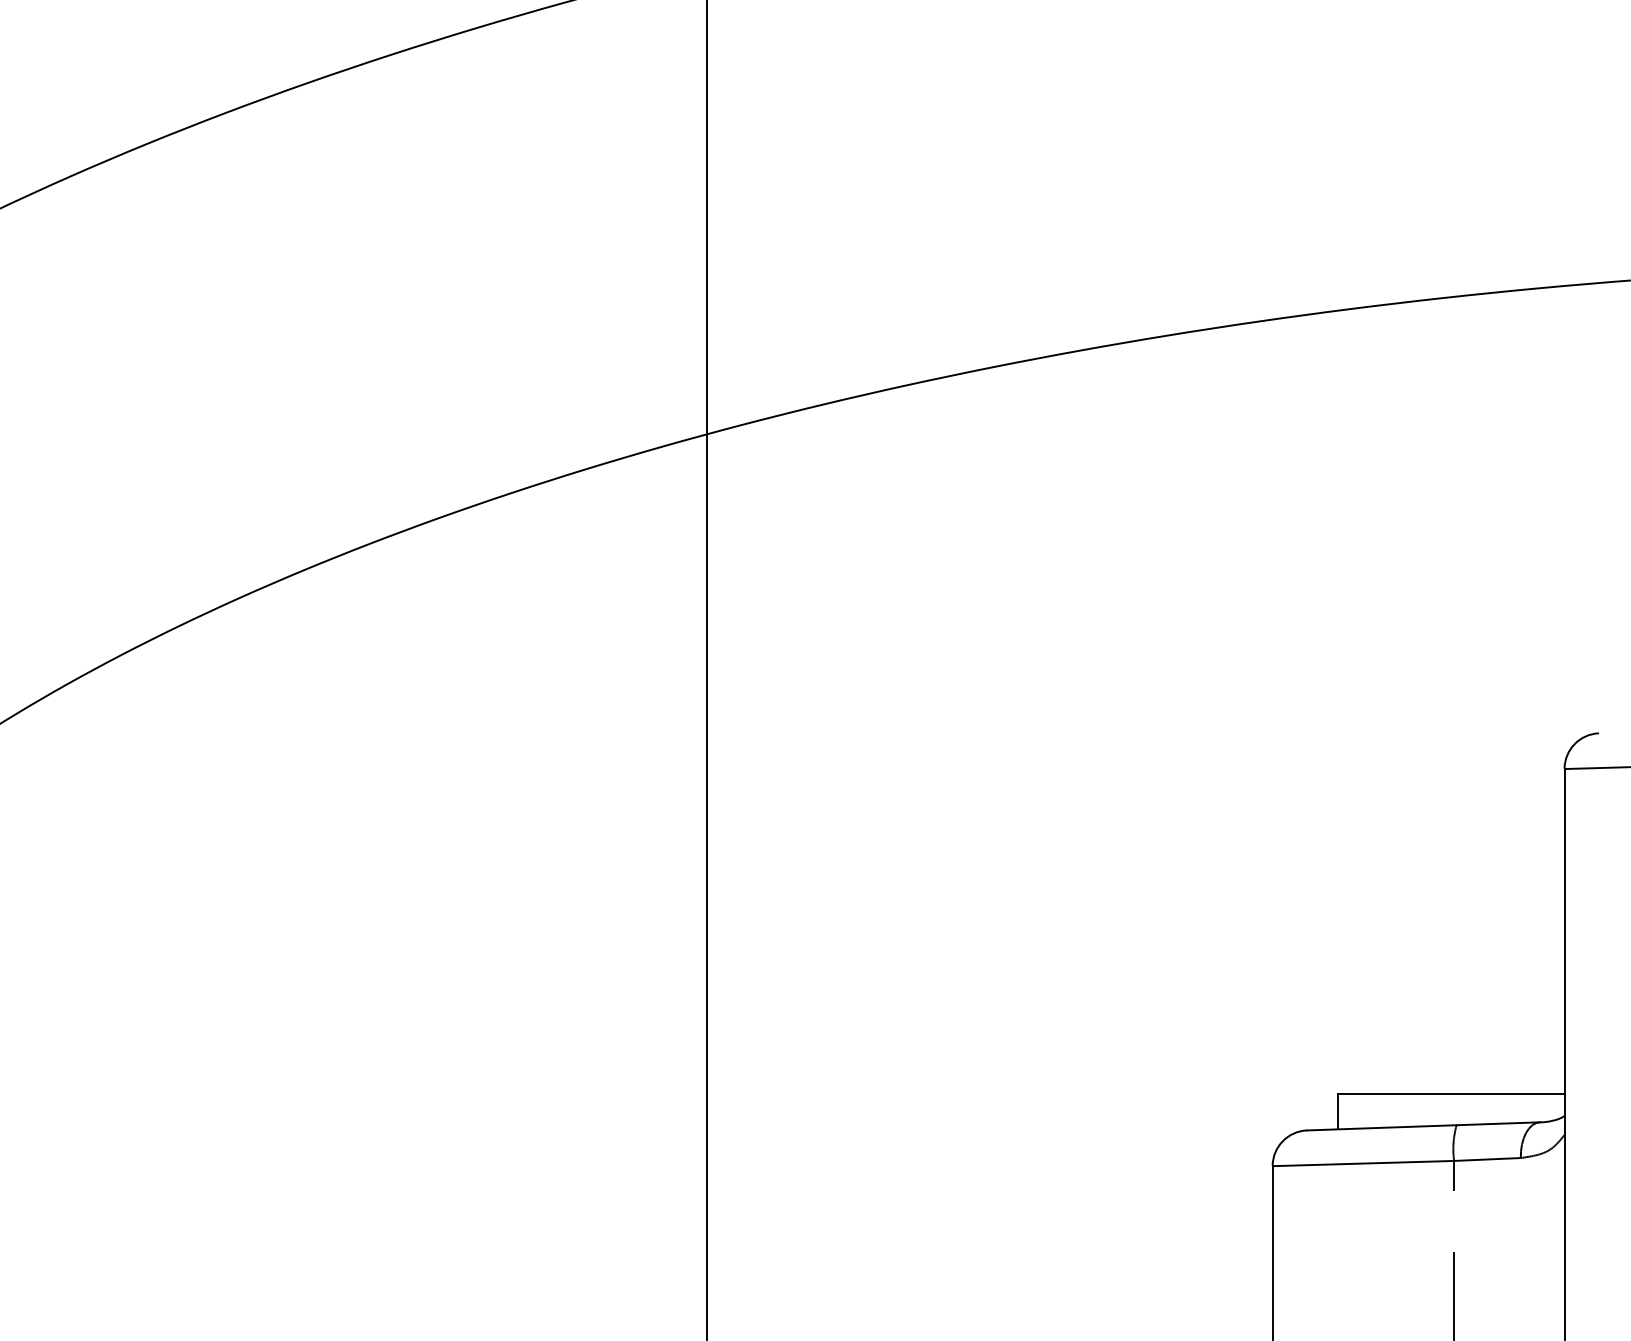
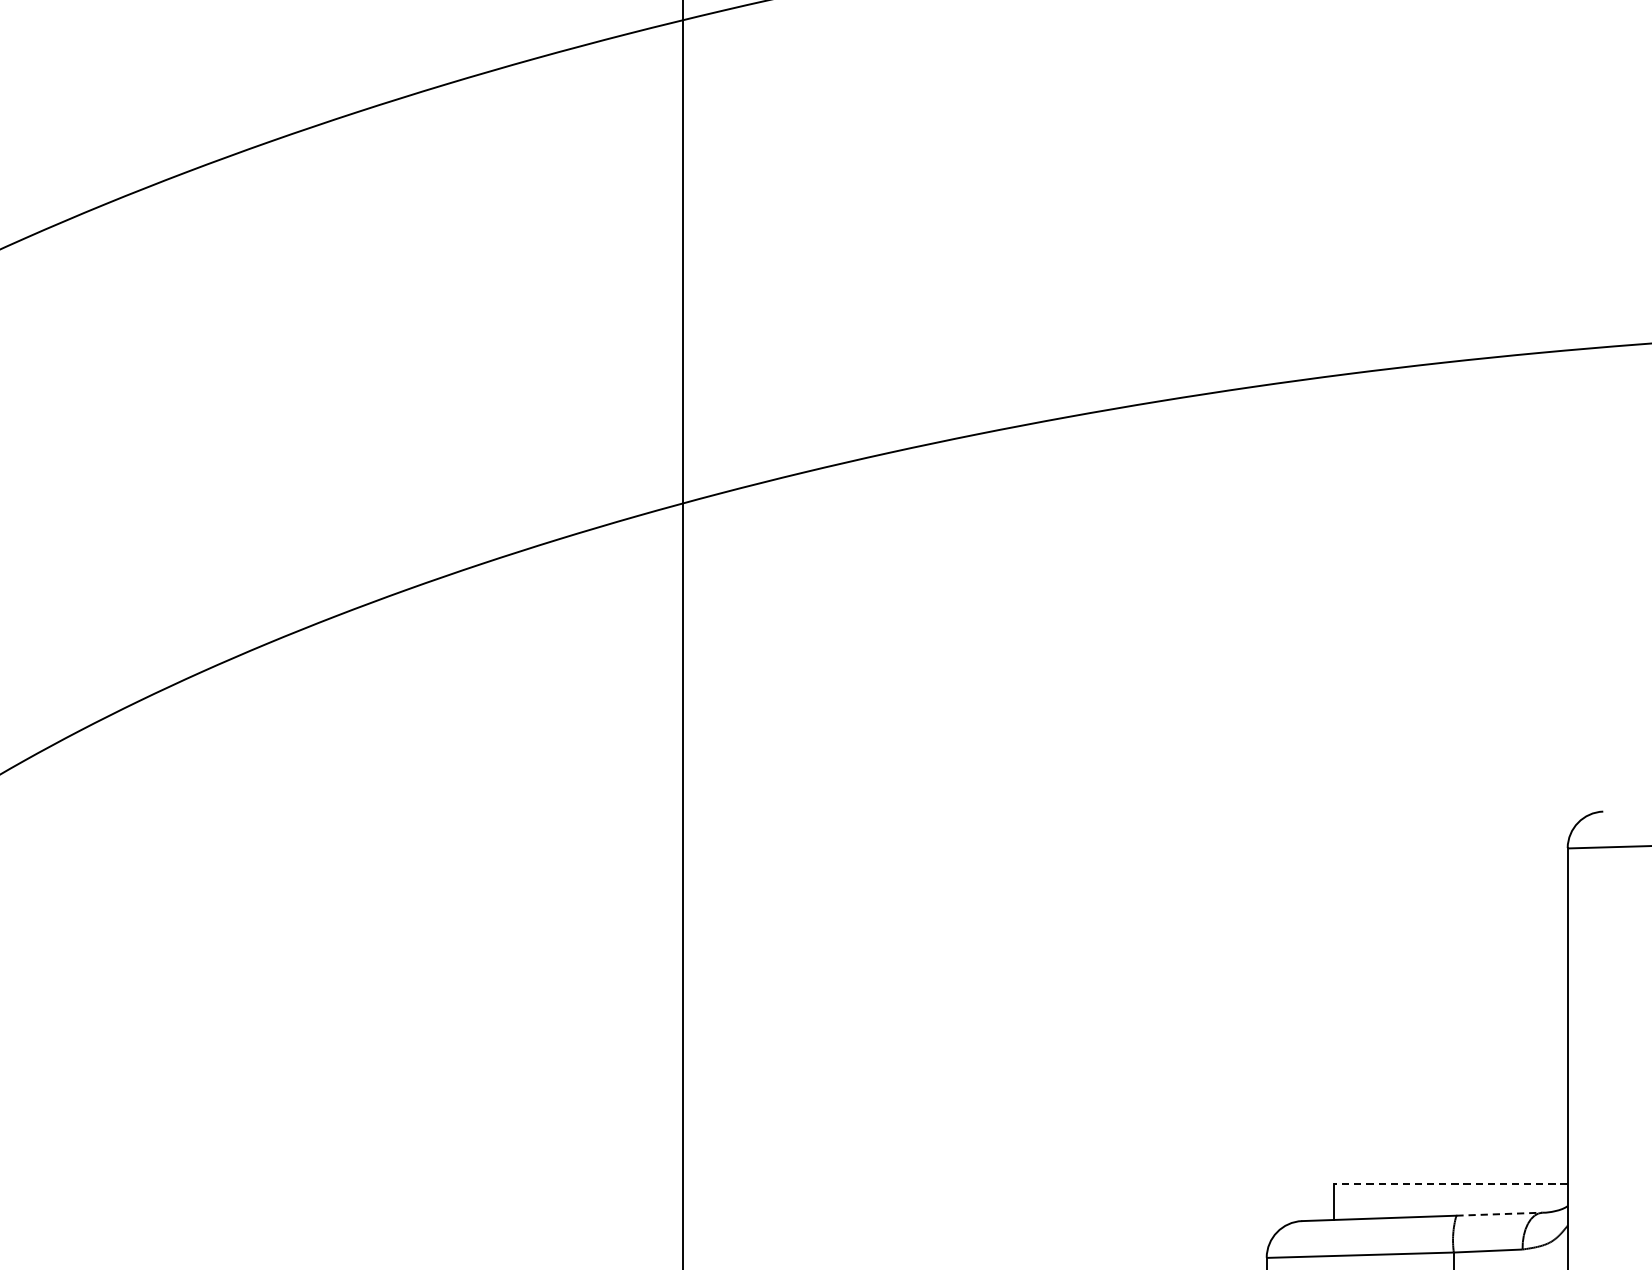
line: (1450, 1094) -> (1450, 1184), solid -> dashed
line: (1498, 1123) -> (1499, 1213), solid -> dashed

